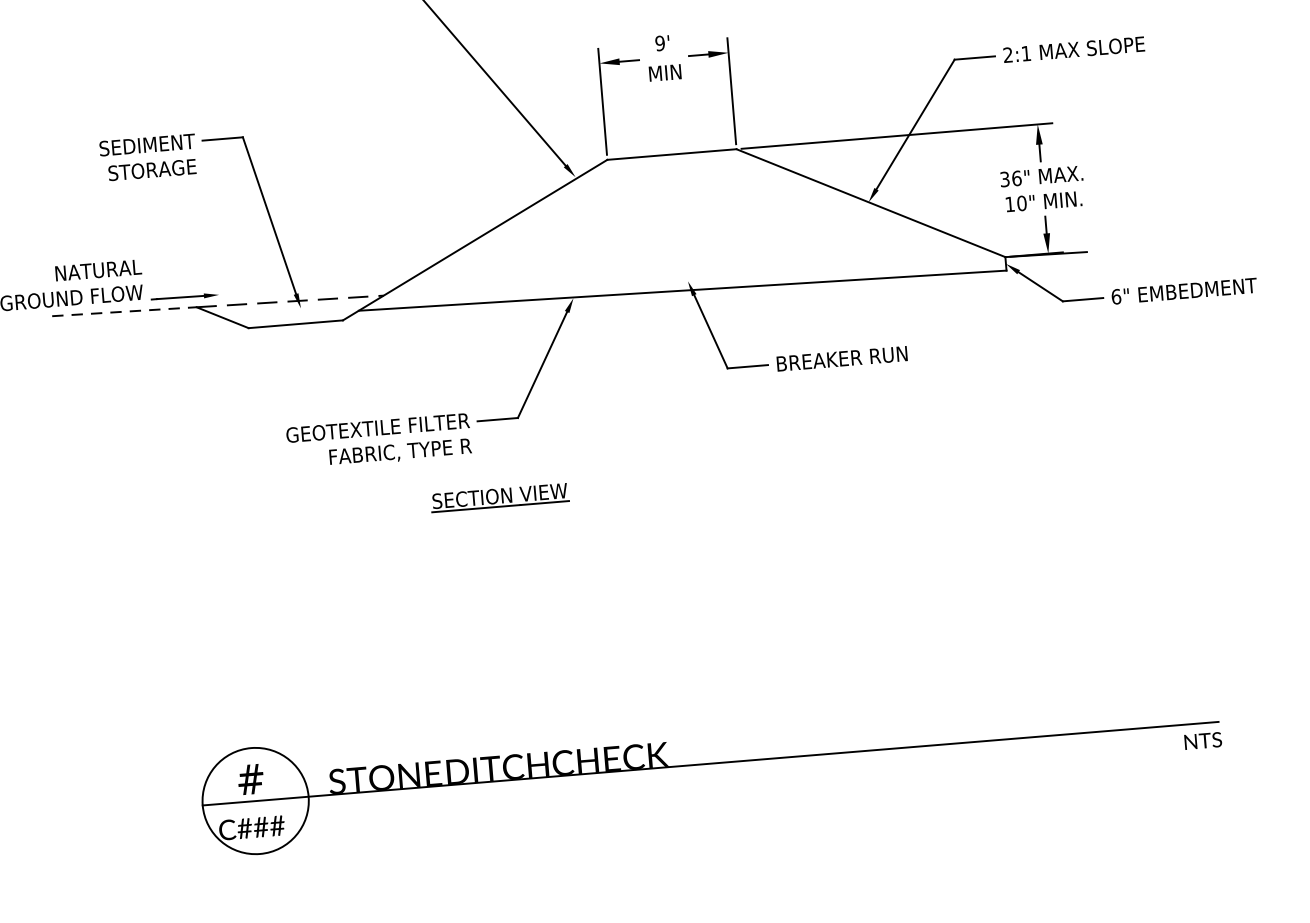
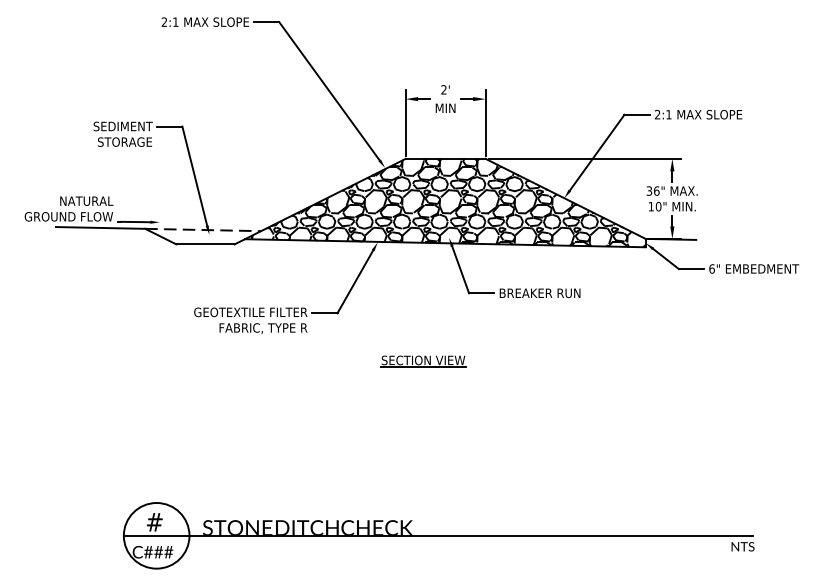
text: (659, 42) -> (443, 89), 9' -> 2'
hatch: (682, 224) -> (448, 202), added
line: (124, 311) -> (100, 227), dashed -> solid
part: (500, 497) -> (423, 361), moved

